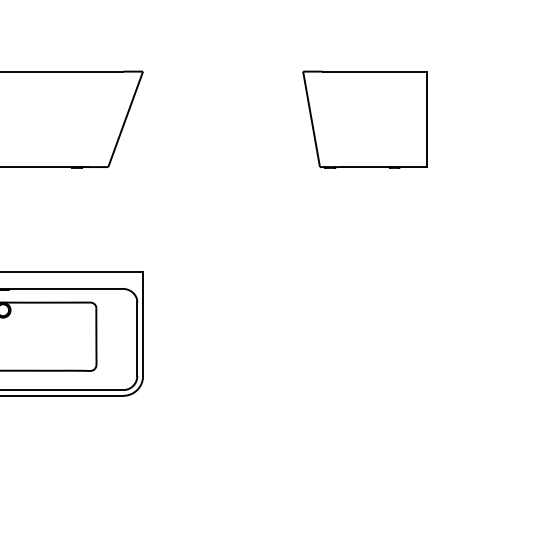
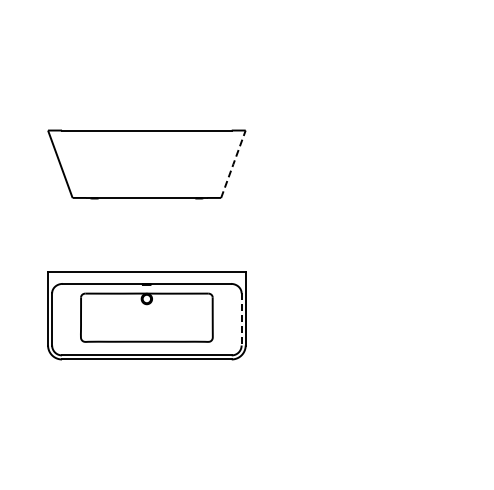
line: (125, 119) -> (233, 164), solid -> dashed
part: (365, 119) -> (402, 164), removed
line: (137, 339) -> (241, 319), solid -> dashed

